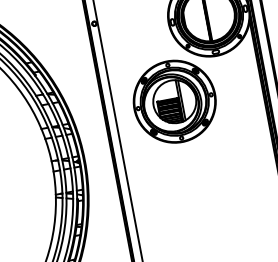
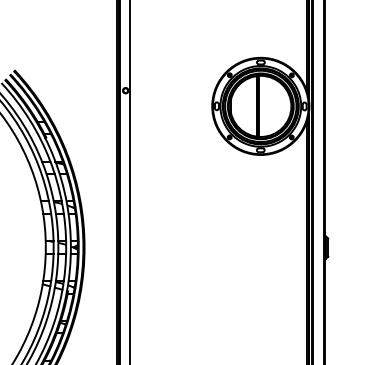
part: (174, 101) -> (201, 198), removed

